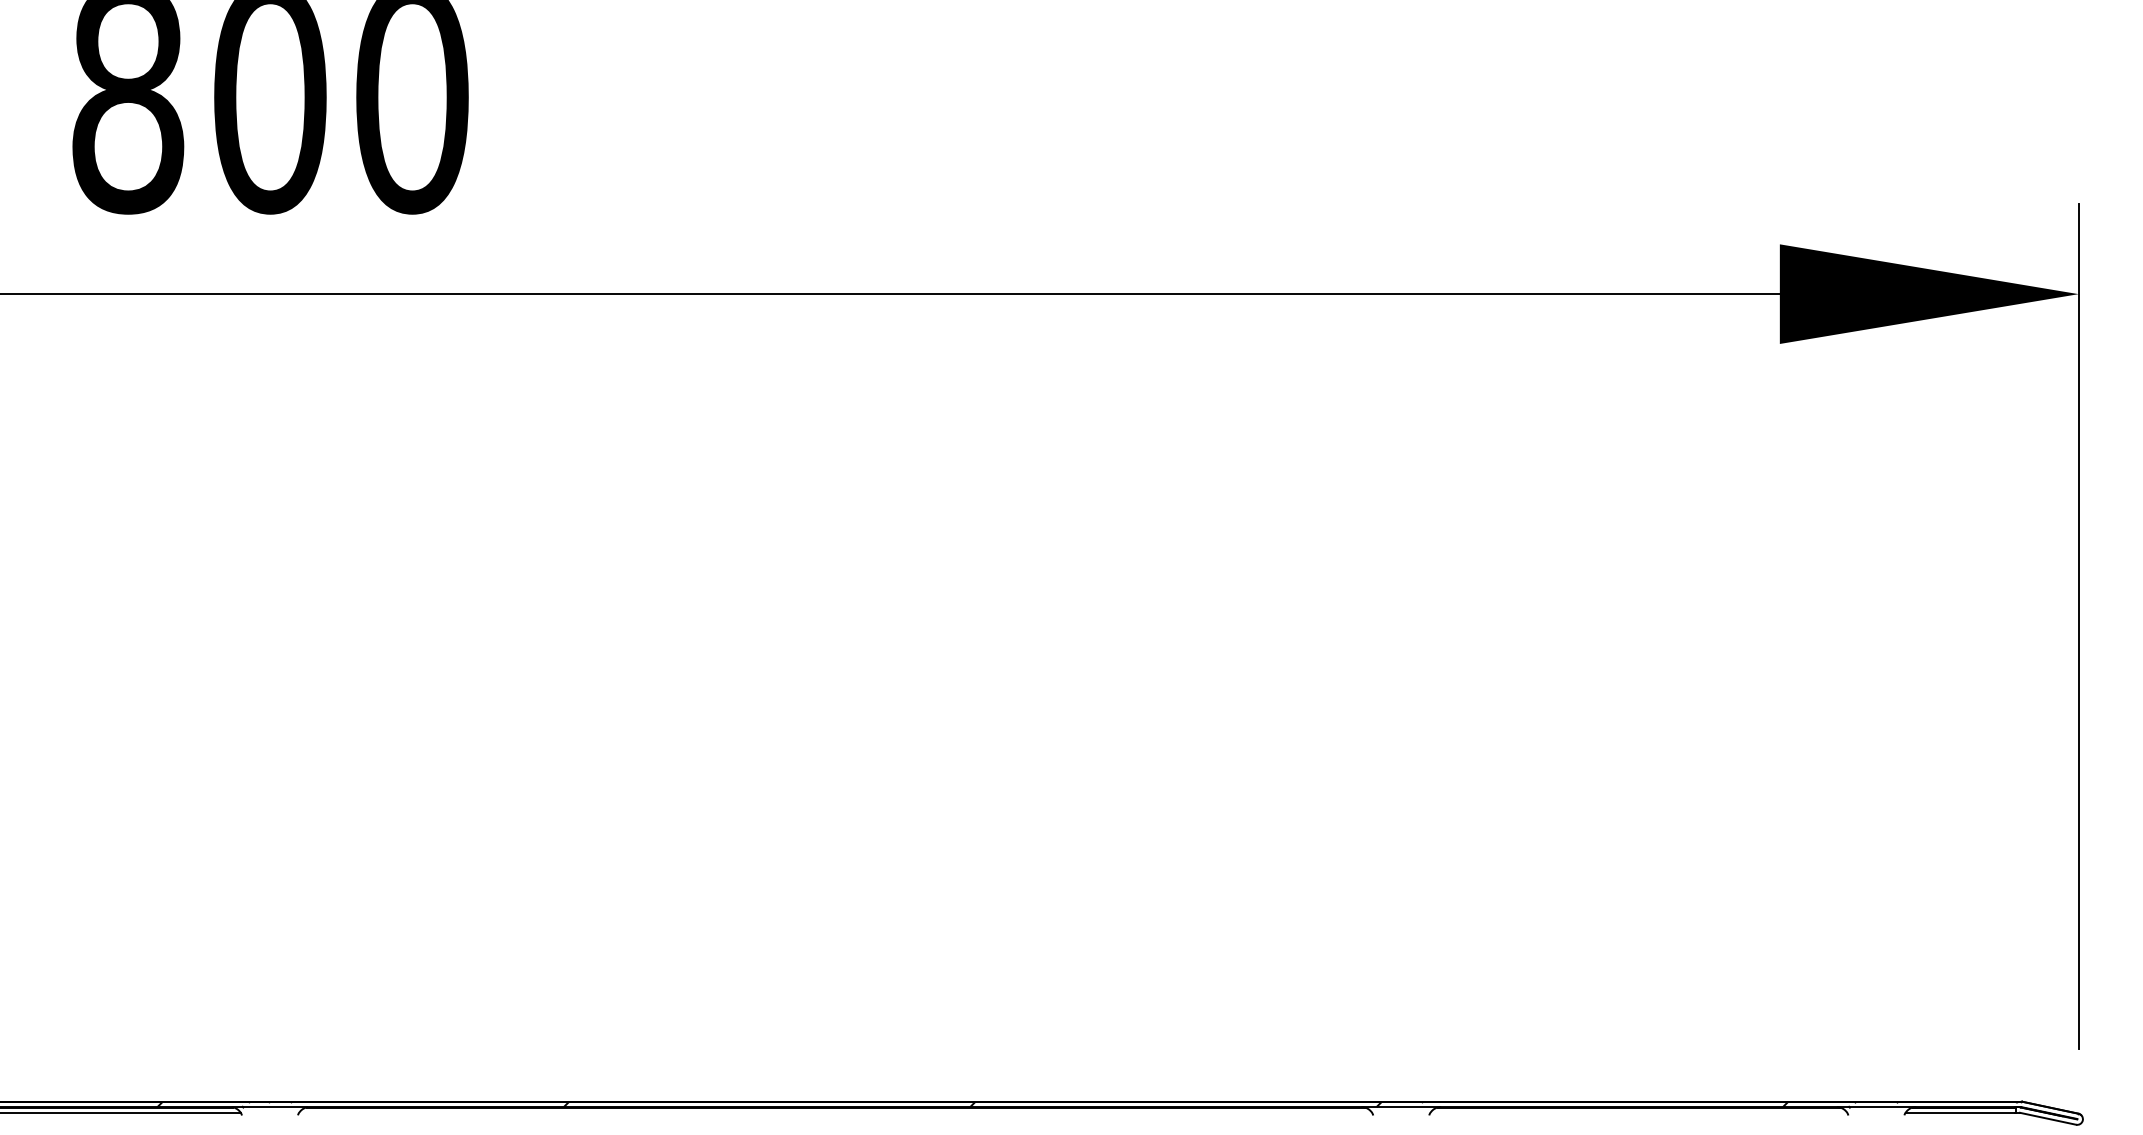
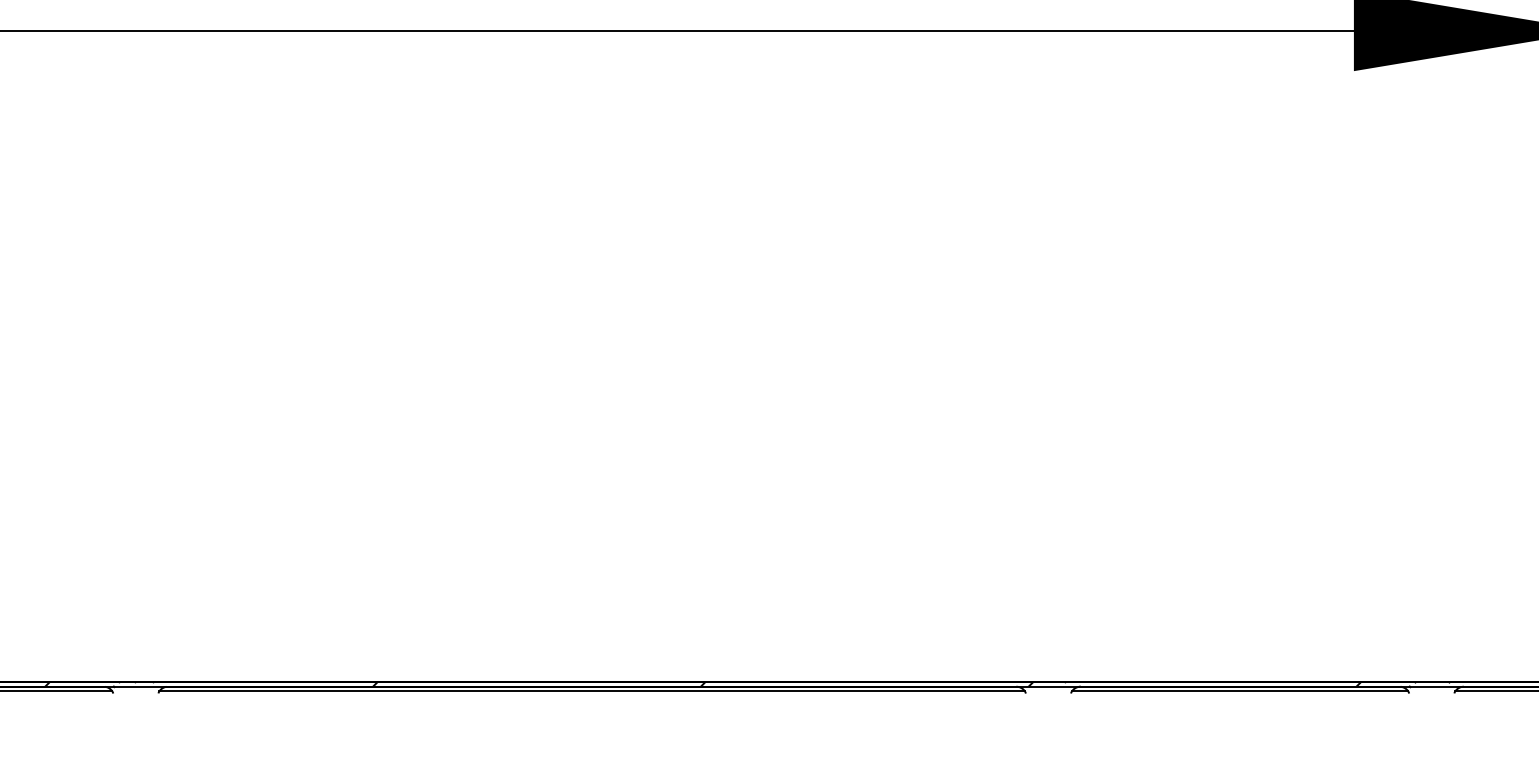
line: (835, 1112) -> (592, 691), added
line: (1638, 1112) -> (1239, 691), added

